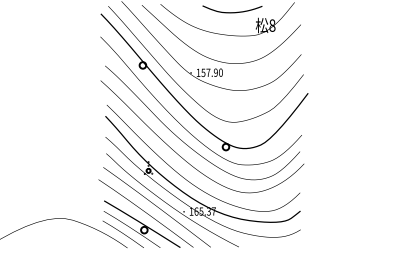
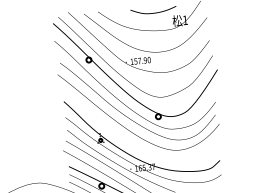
text: (272, 25) -> (185, 20), 8 -> 1
curve: (185, 178) -> (129, 143), removed

